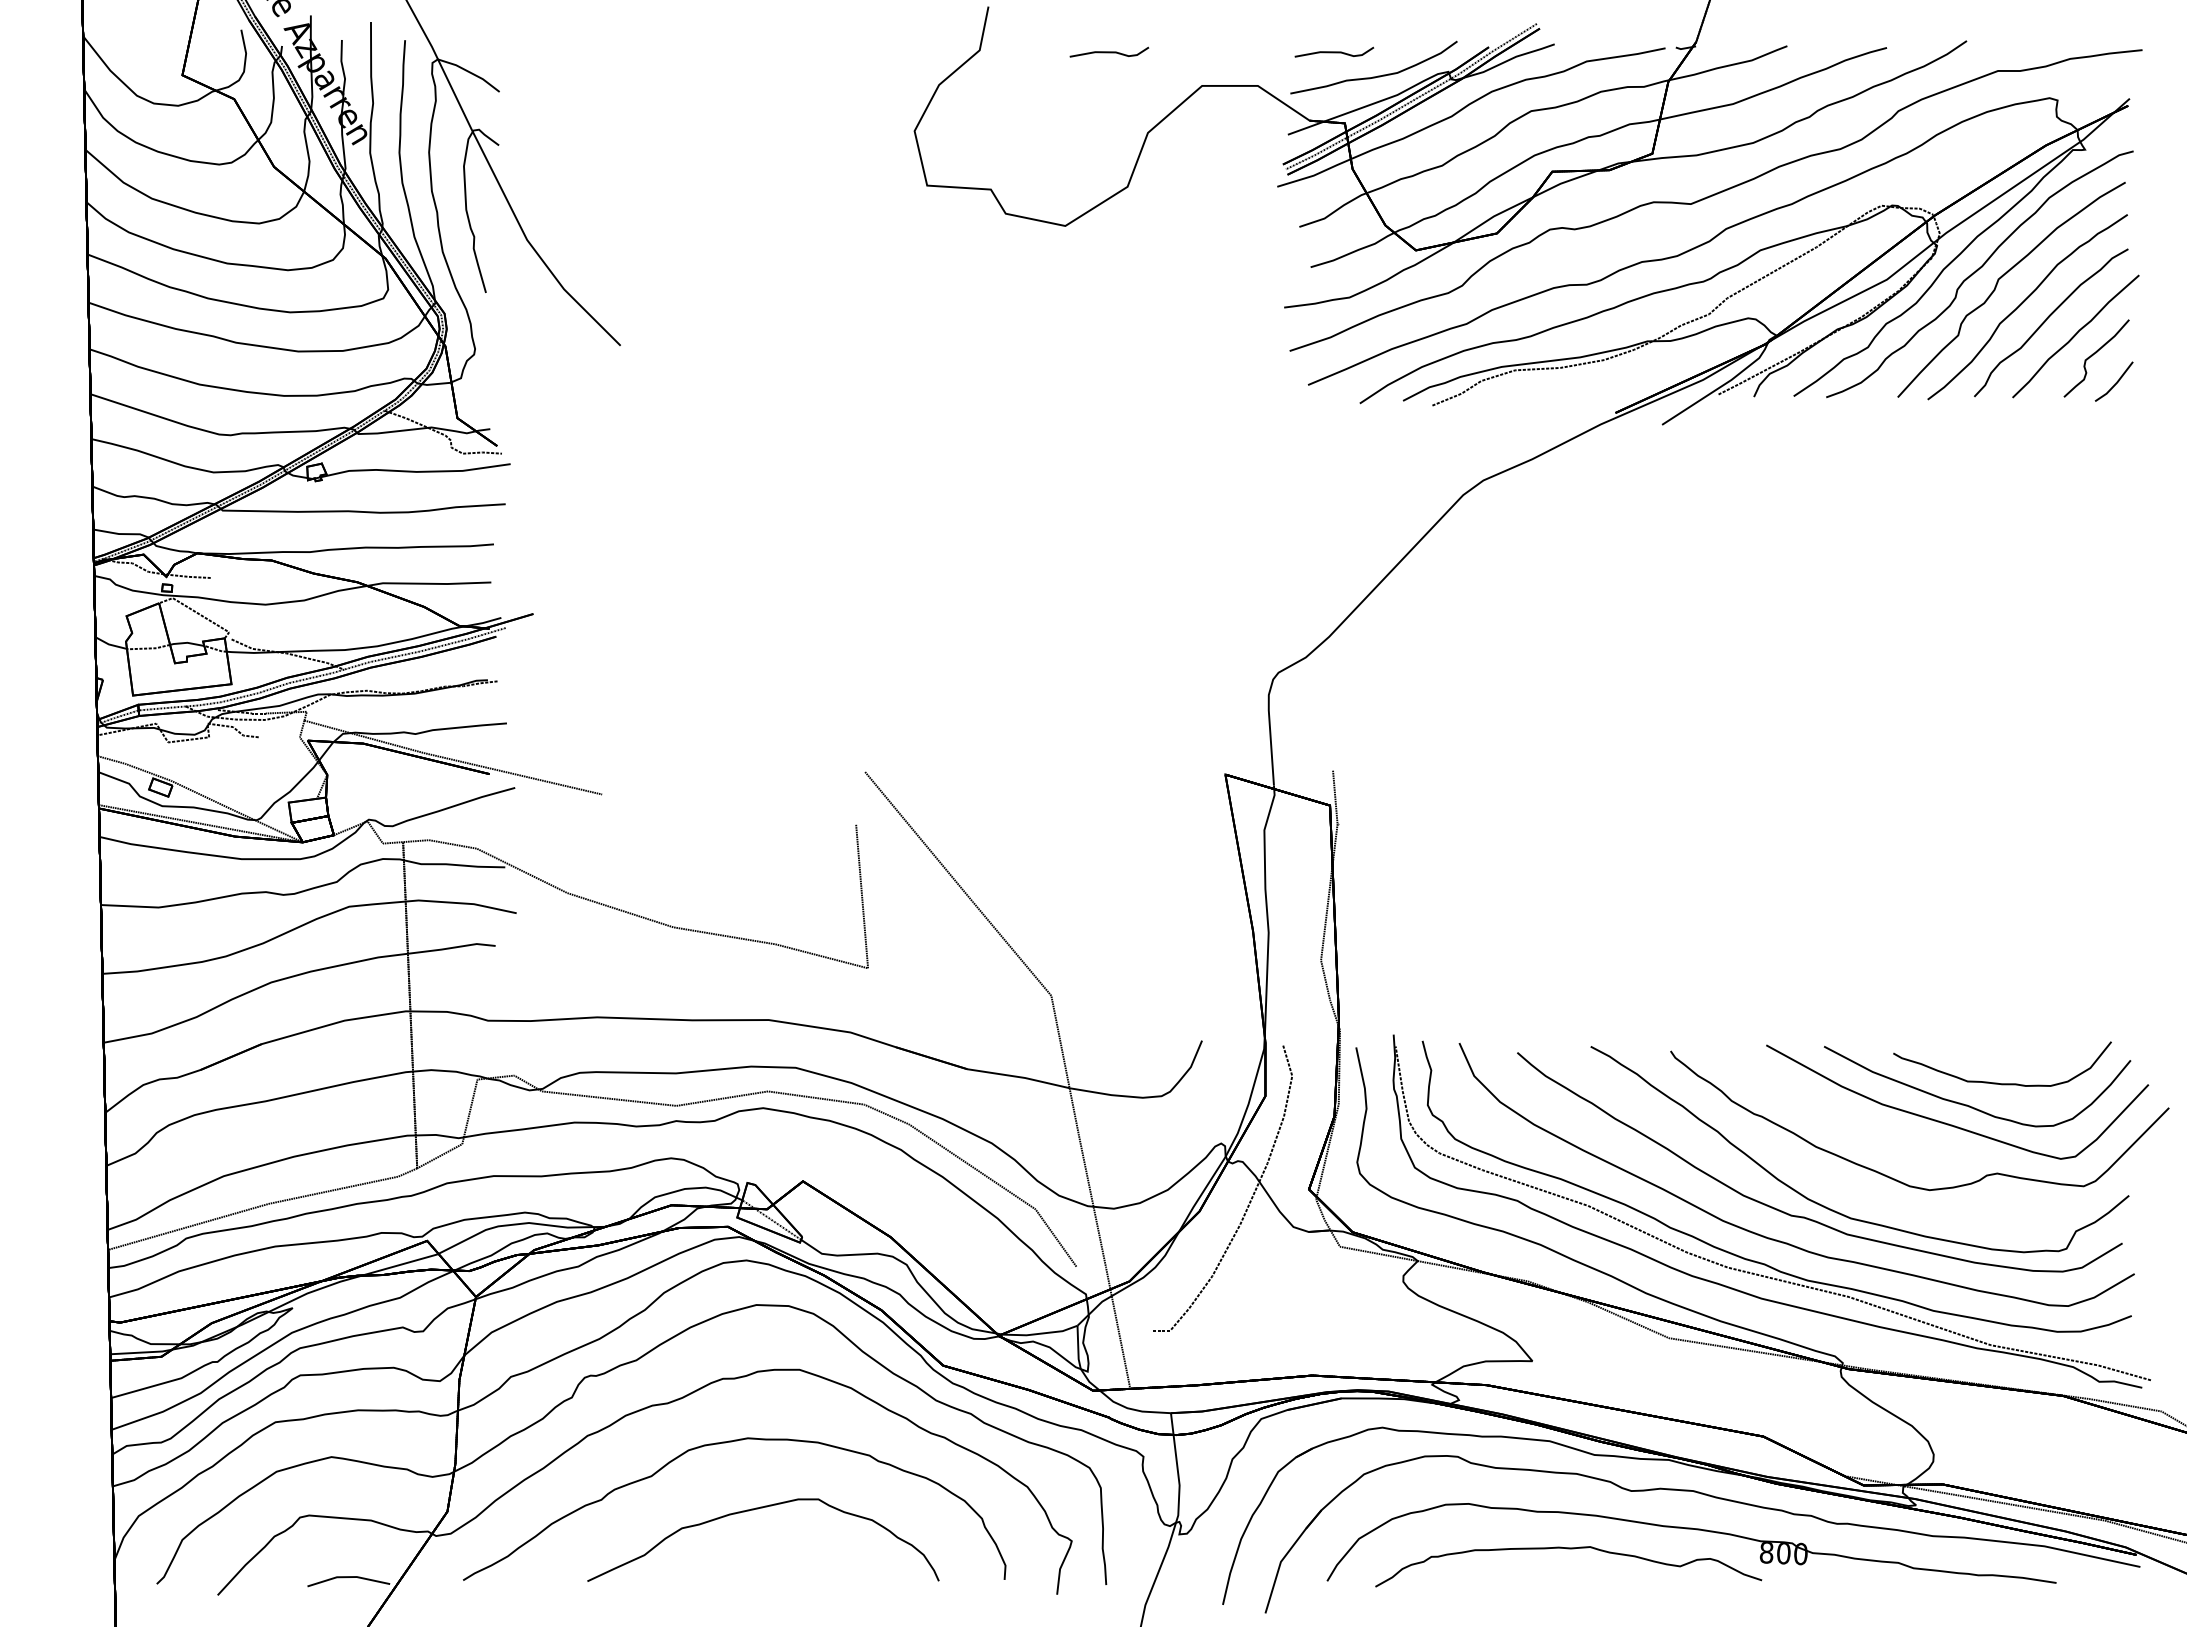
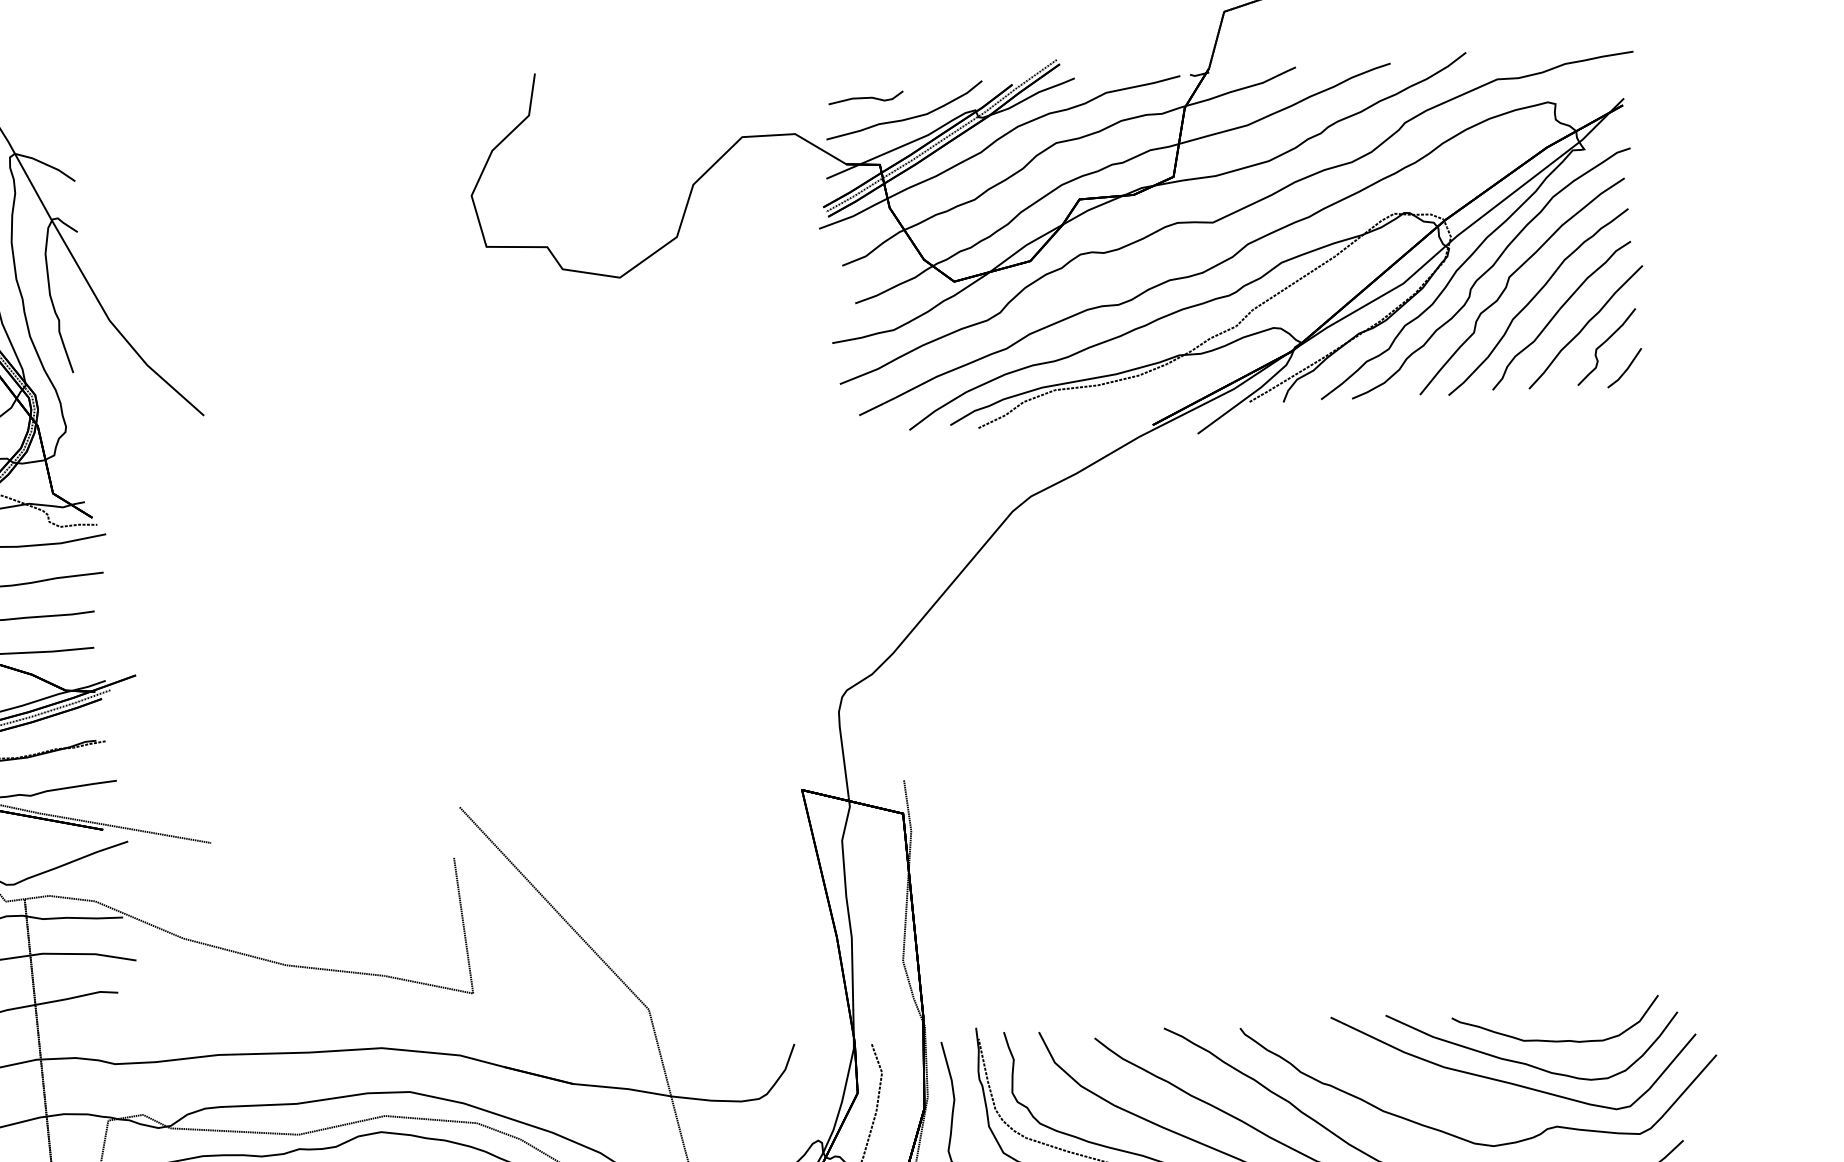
part: (1109, 51) -> (652, 109), removed

